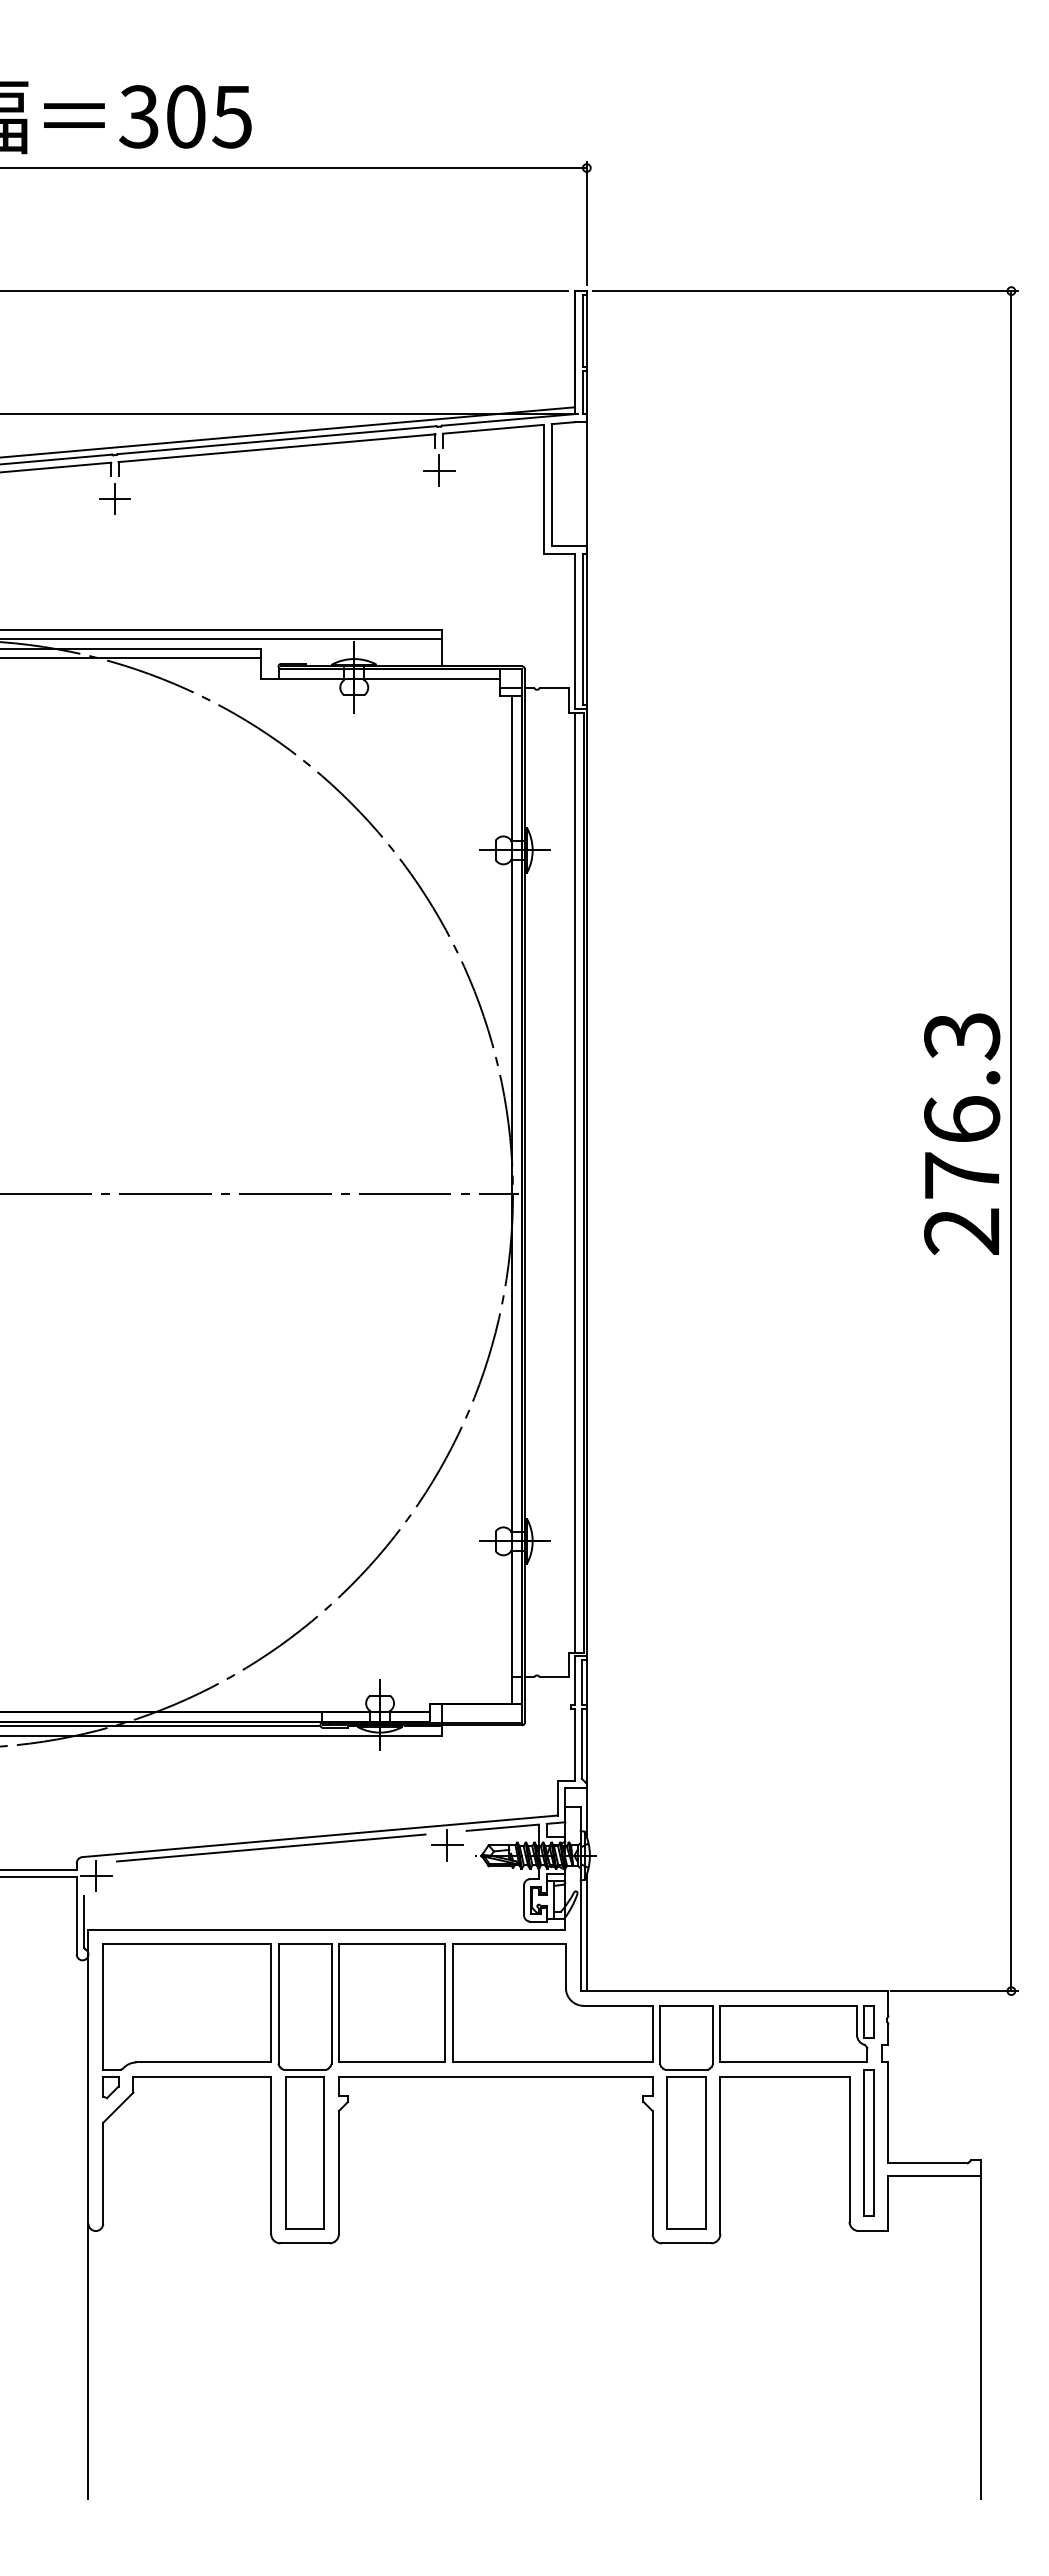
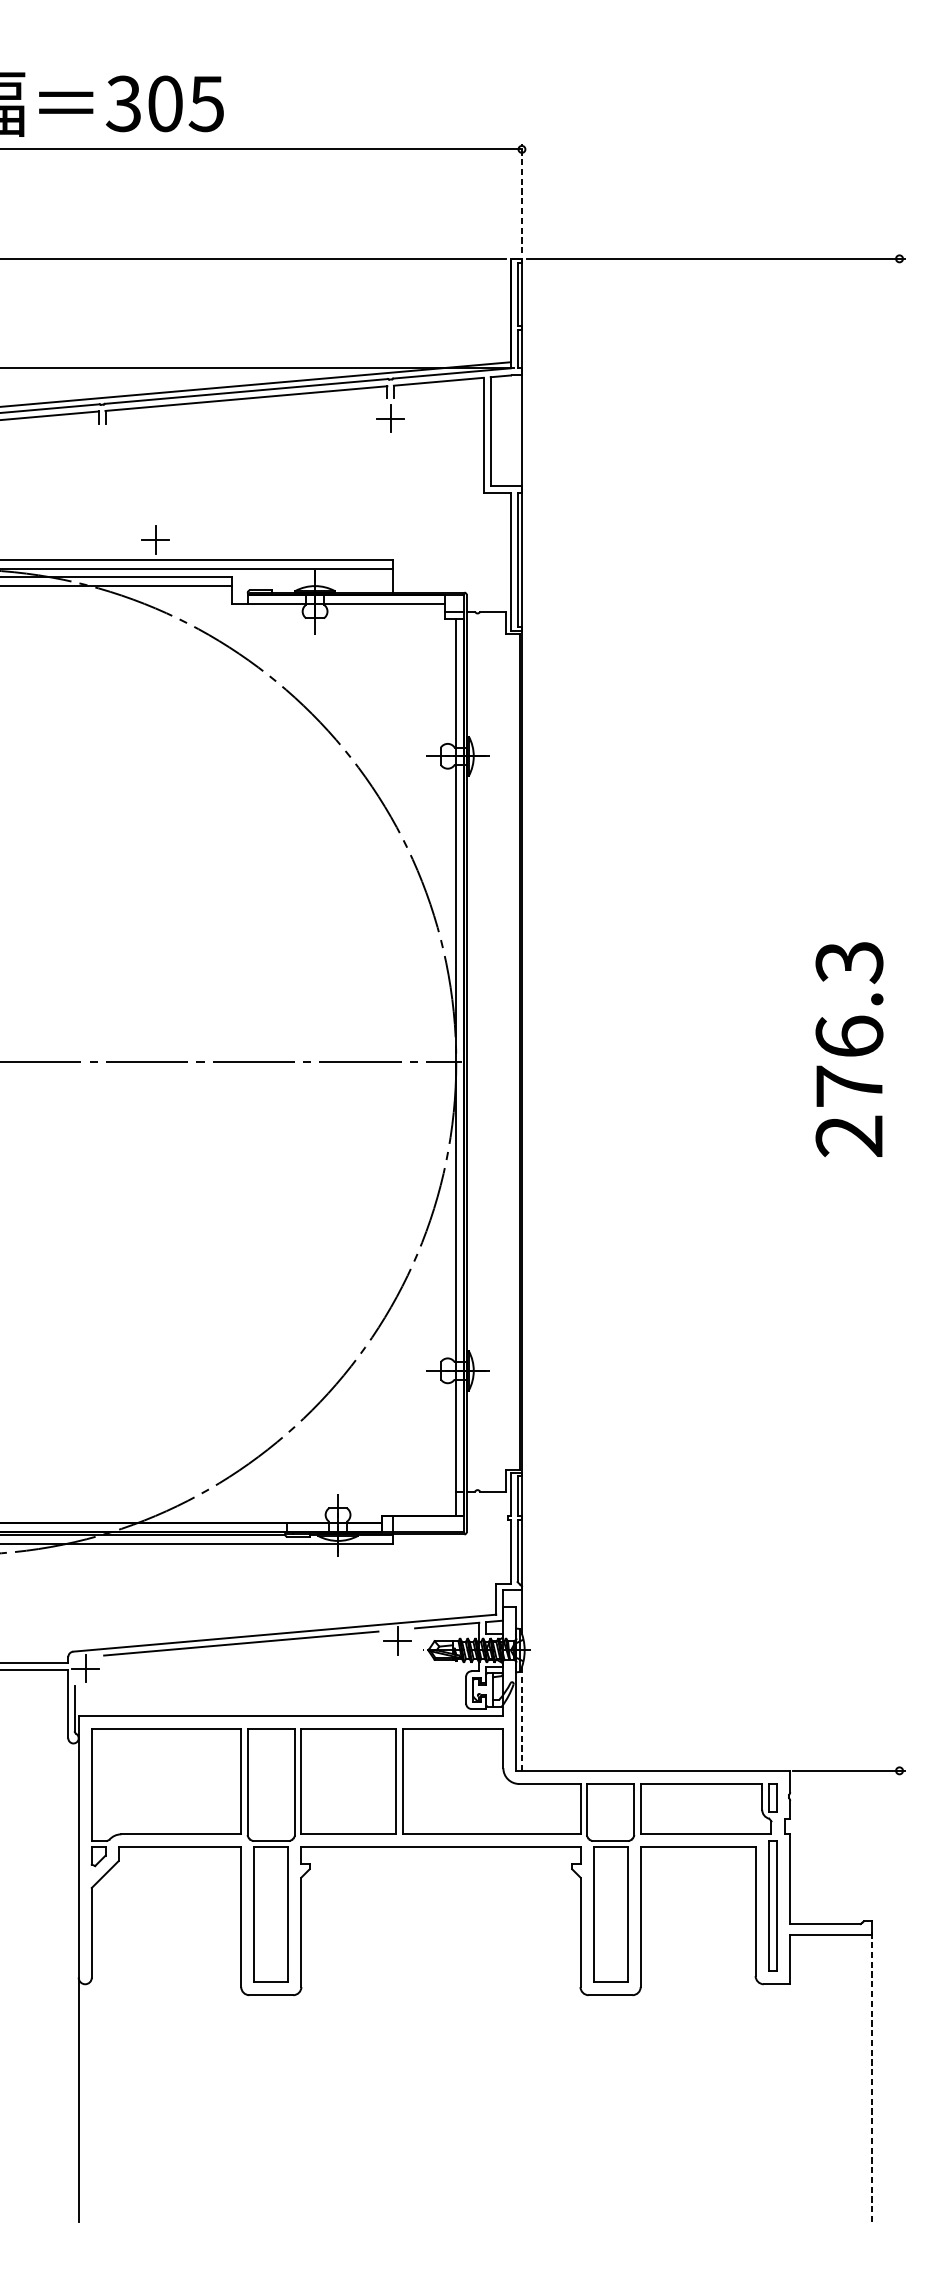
line: (586, 223) -> (521, 198), solid -> dashed
part: (114, 498) -> (155, 539), moved
text: (962, 1134) -> (849, 1049), moved
line: (1011, 1141) -> (899, 1015), removed
line: (574, 1182) -> (510, 1051), removed
line: (586, 1933) -> (521, 1719), solid -> dashed
line: (980, 2336) -> (872, 2078), solid -> dashed

